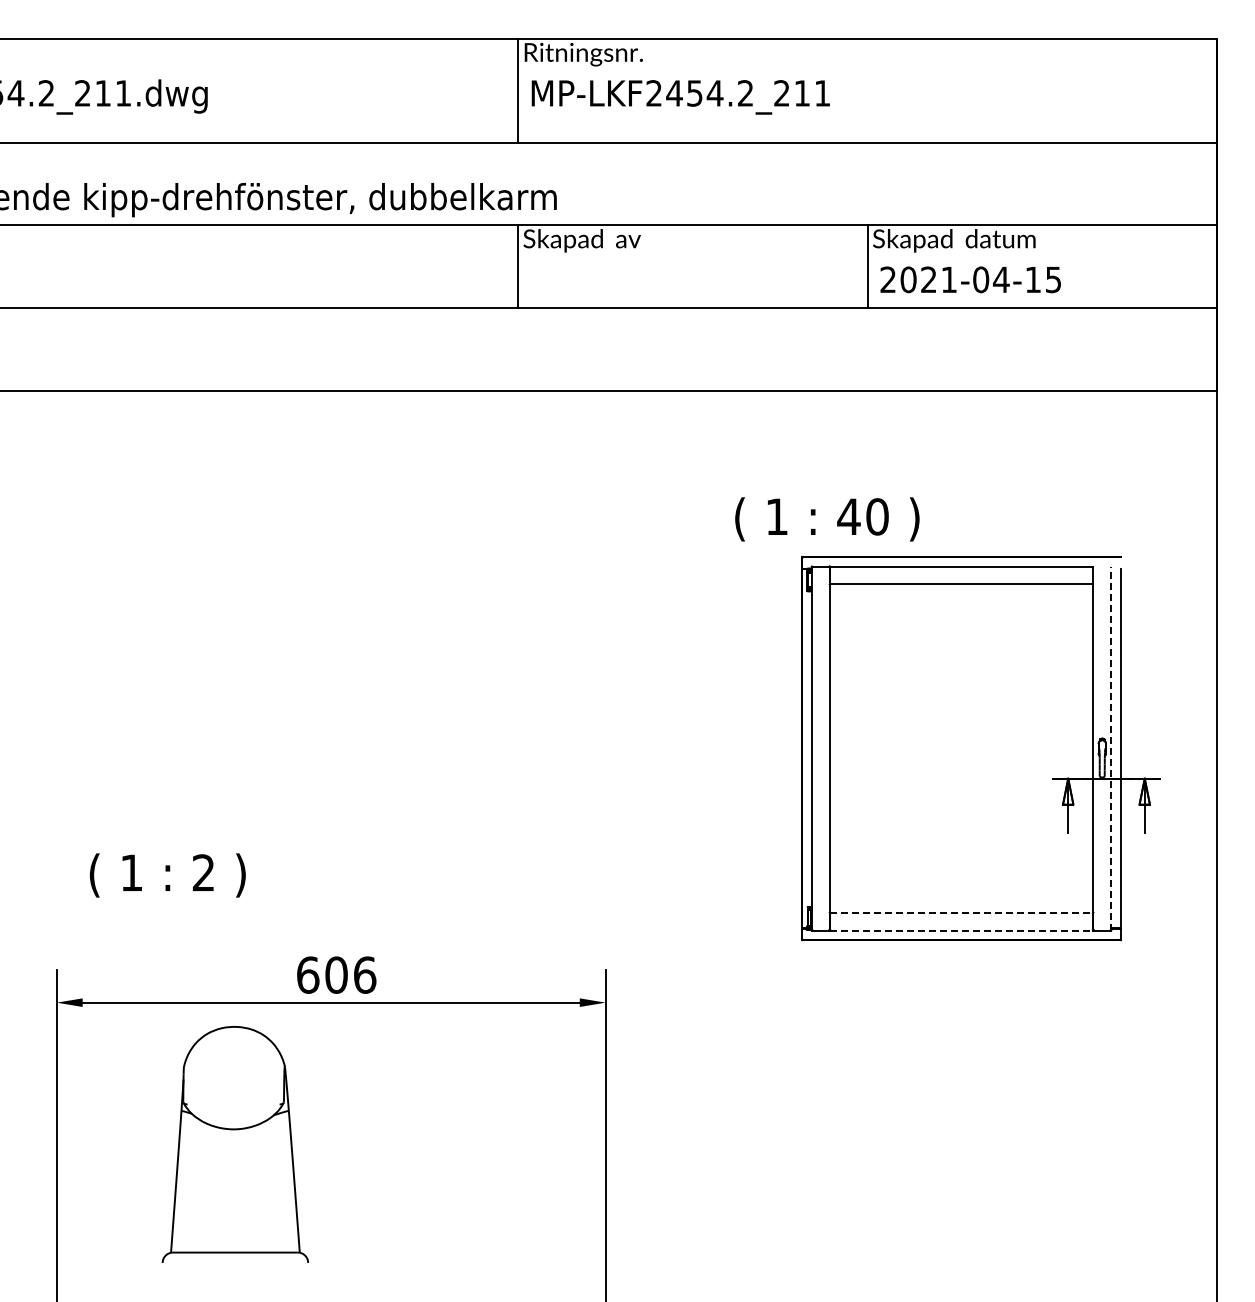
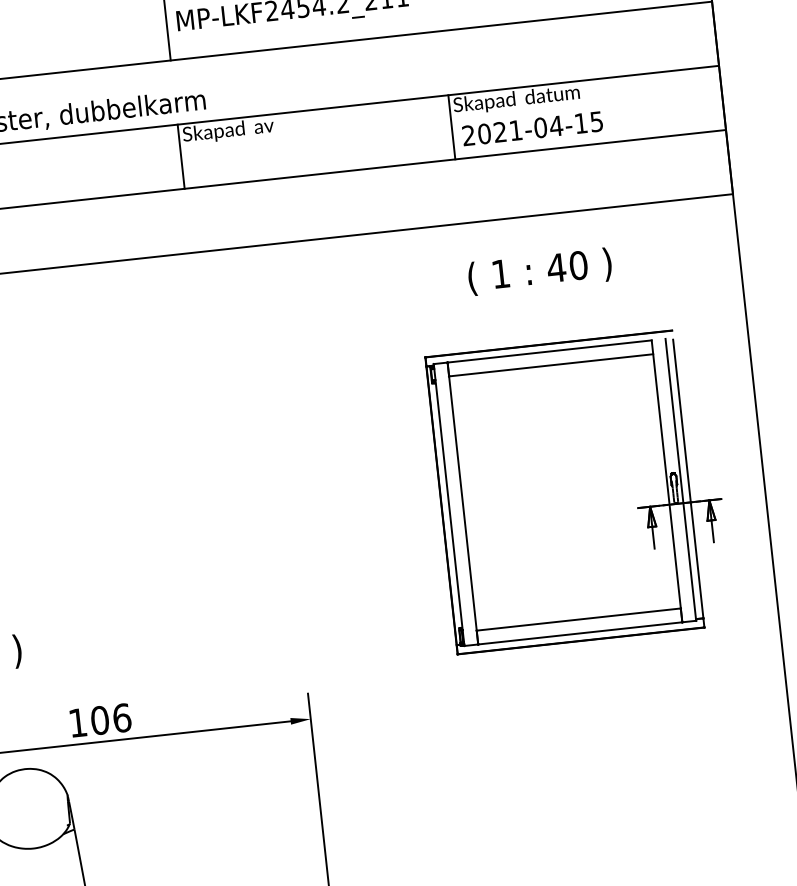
text: (827, 519) -> (540, 271), moved
line: (1111, 748) -> (681, 479), dashed -> solid
line: (961, 912) -> (578, 619), dashed -> solid
line: (961, 930) -> (580, 633), dashed -> solid
text: (308, 974) -> (78, 722), 606 -> 106

